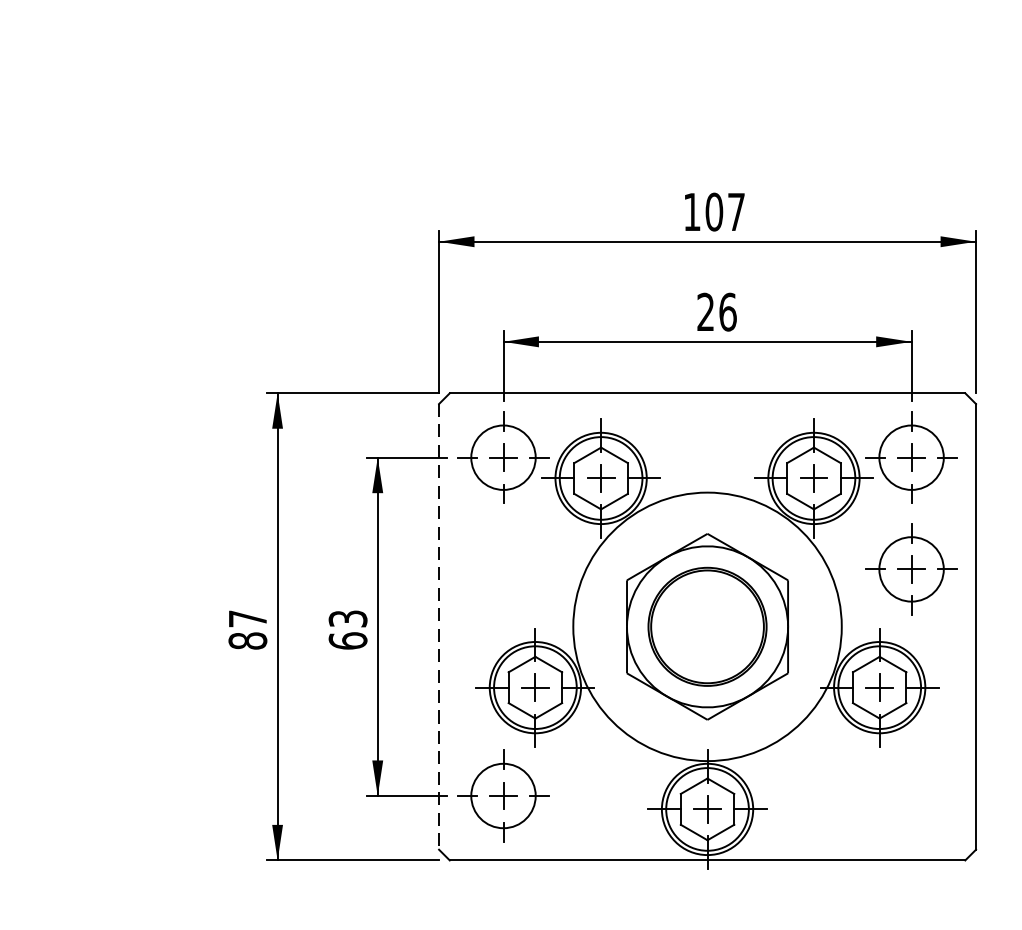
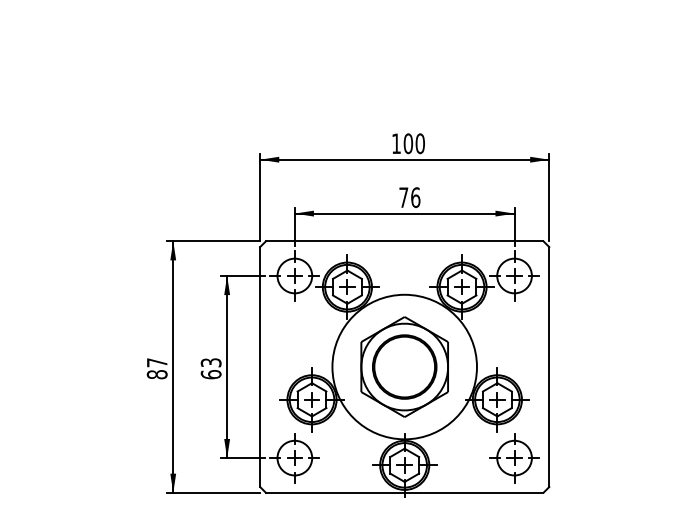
text: (735, 211) -> (419, 143), 107 -> 100
text: (705, 311) -> (403, 197), 26 -> 76
part: (911, 570) -> (514, 458), moved
line: (439, 627) -> (260, 367), dashed -> solid

